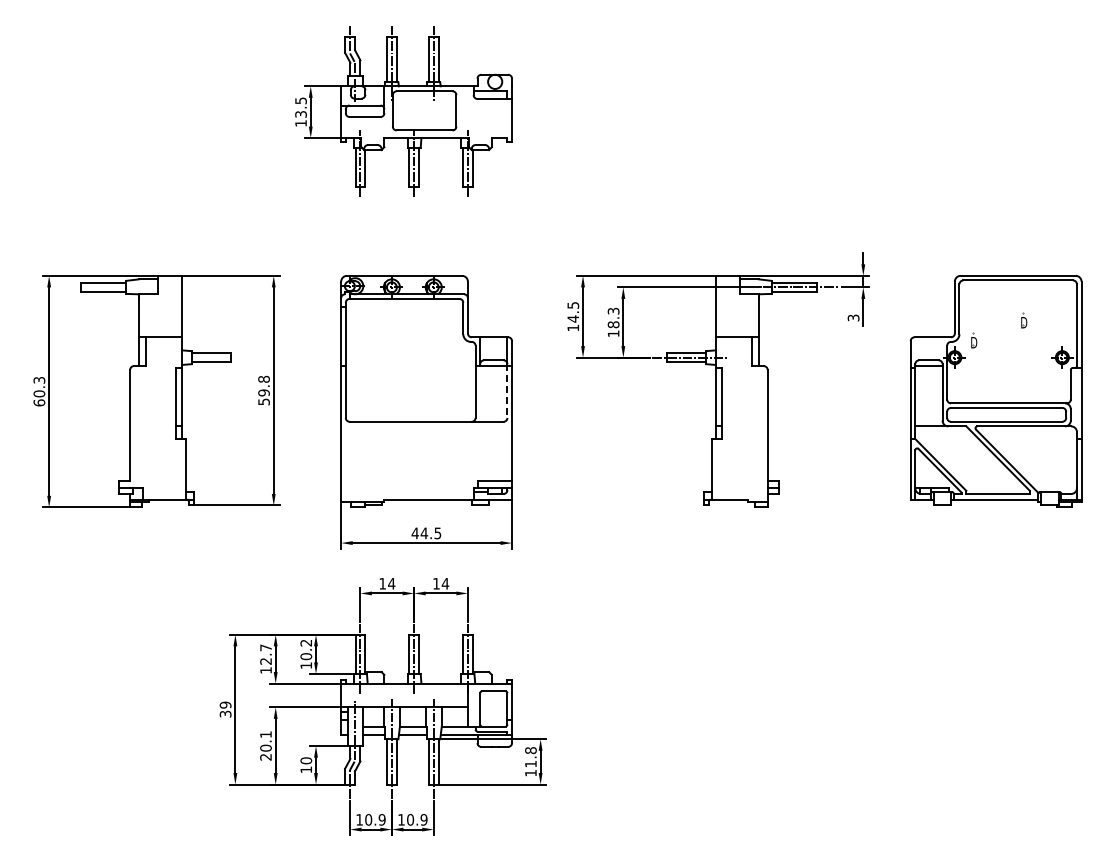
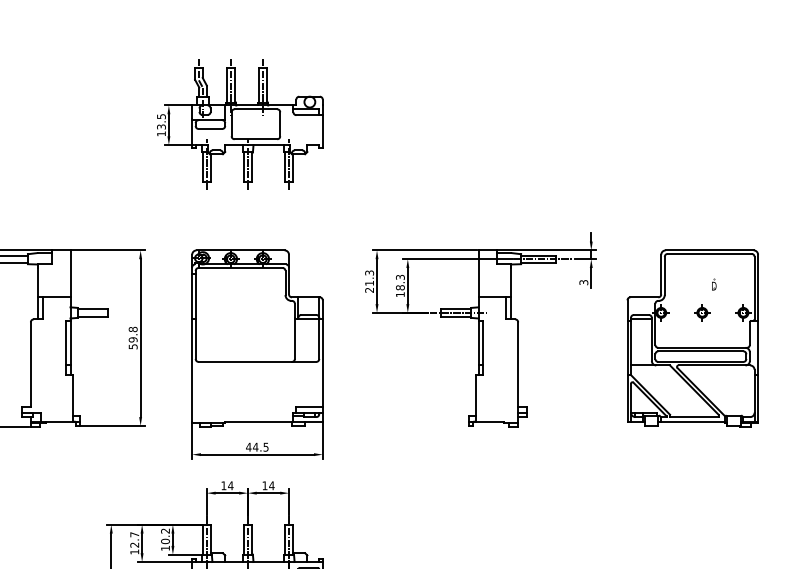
text: (572, 316) -> (368, 281), 14.5 -> 21.3
part: (974, 340) -> (676, 299), removed
part: (1008, 357) -> (702, 312), added
line: (507, 391) -> (319, 338), dashed -> solid

